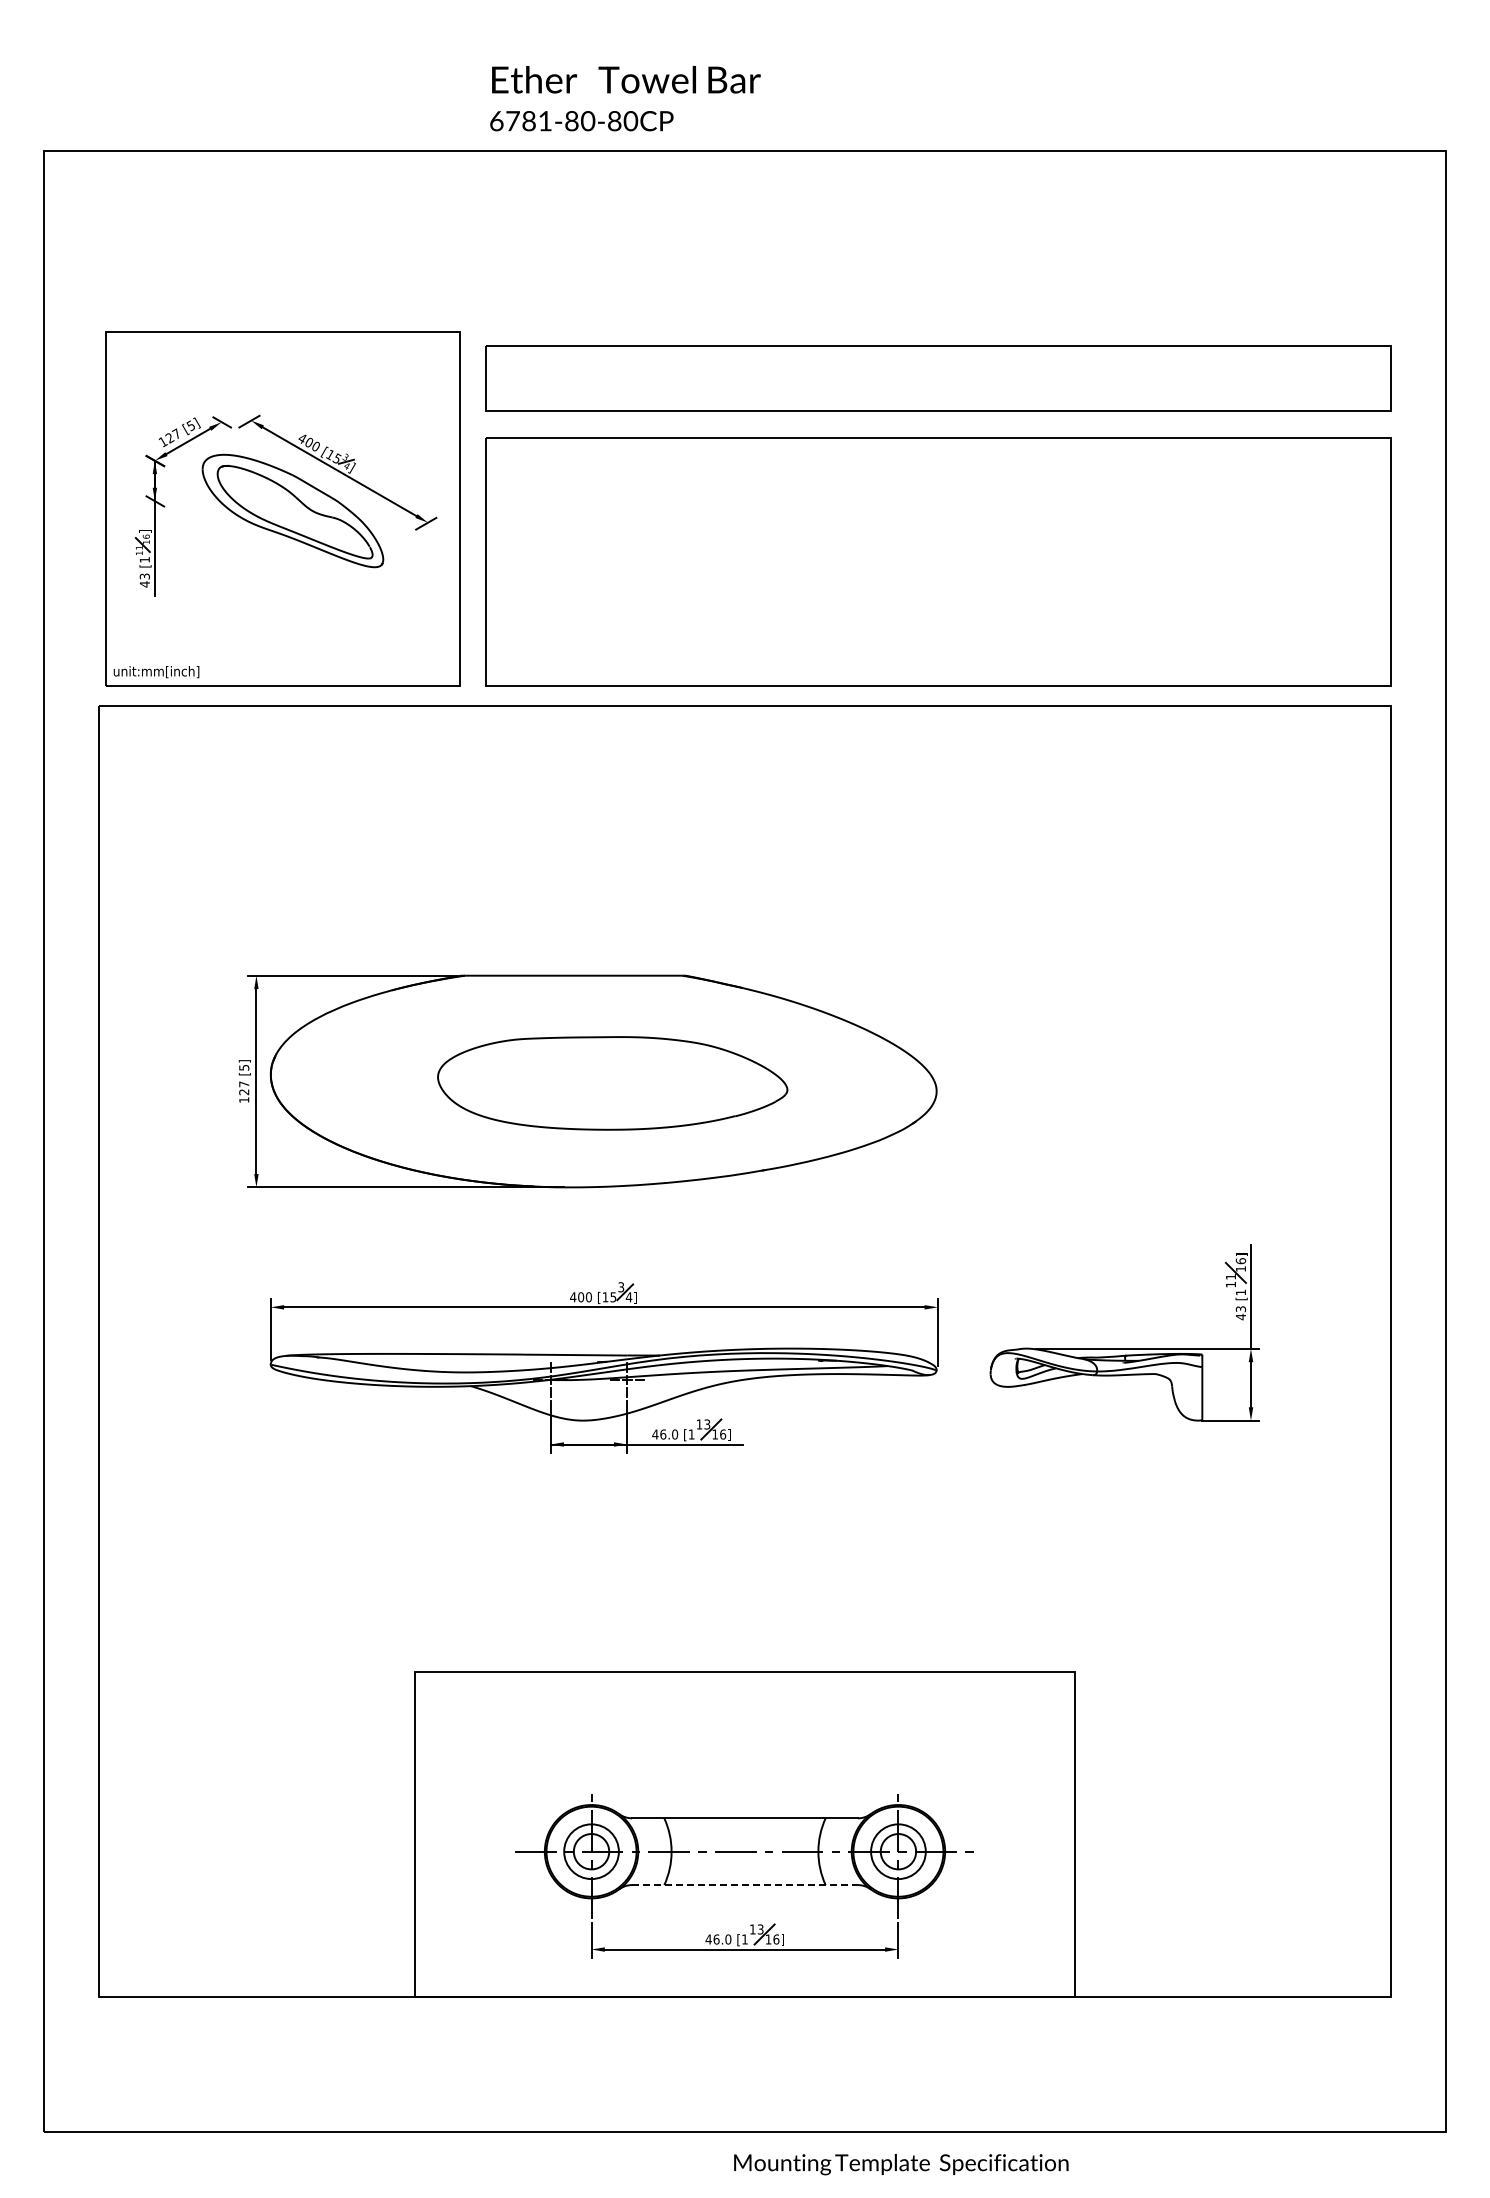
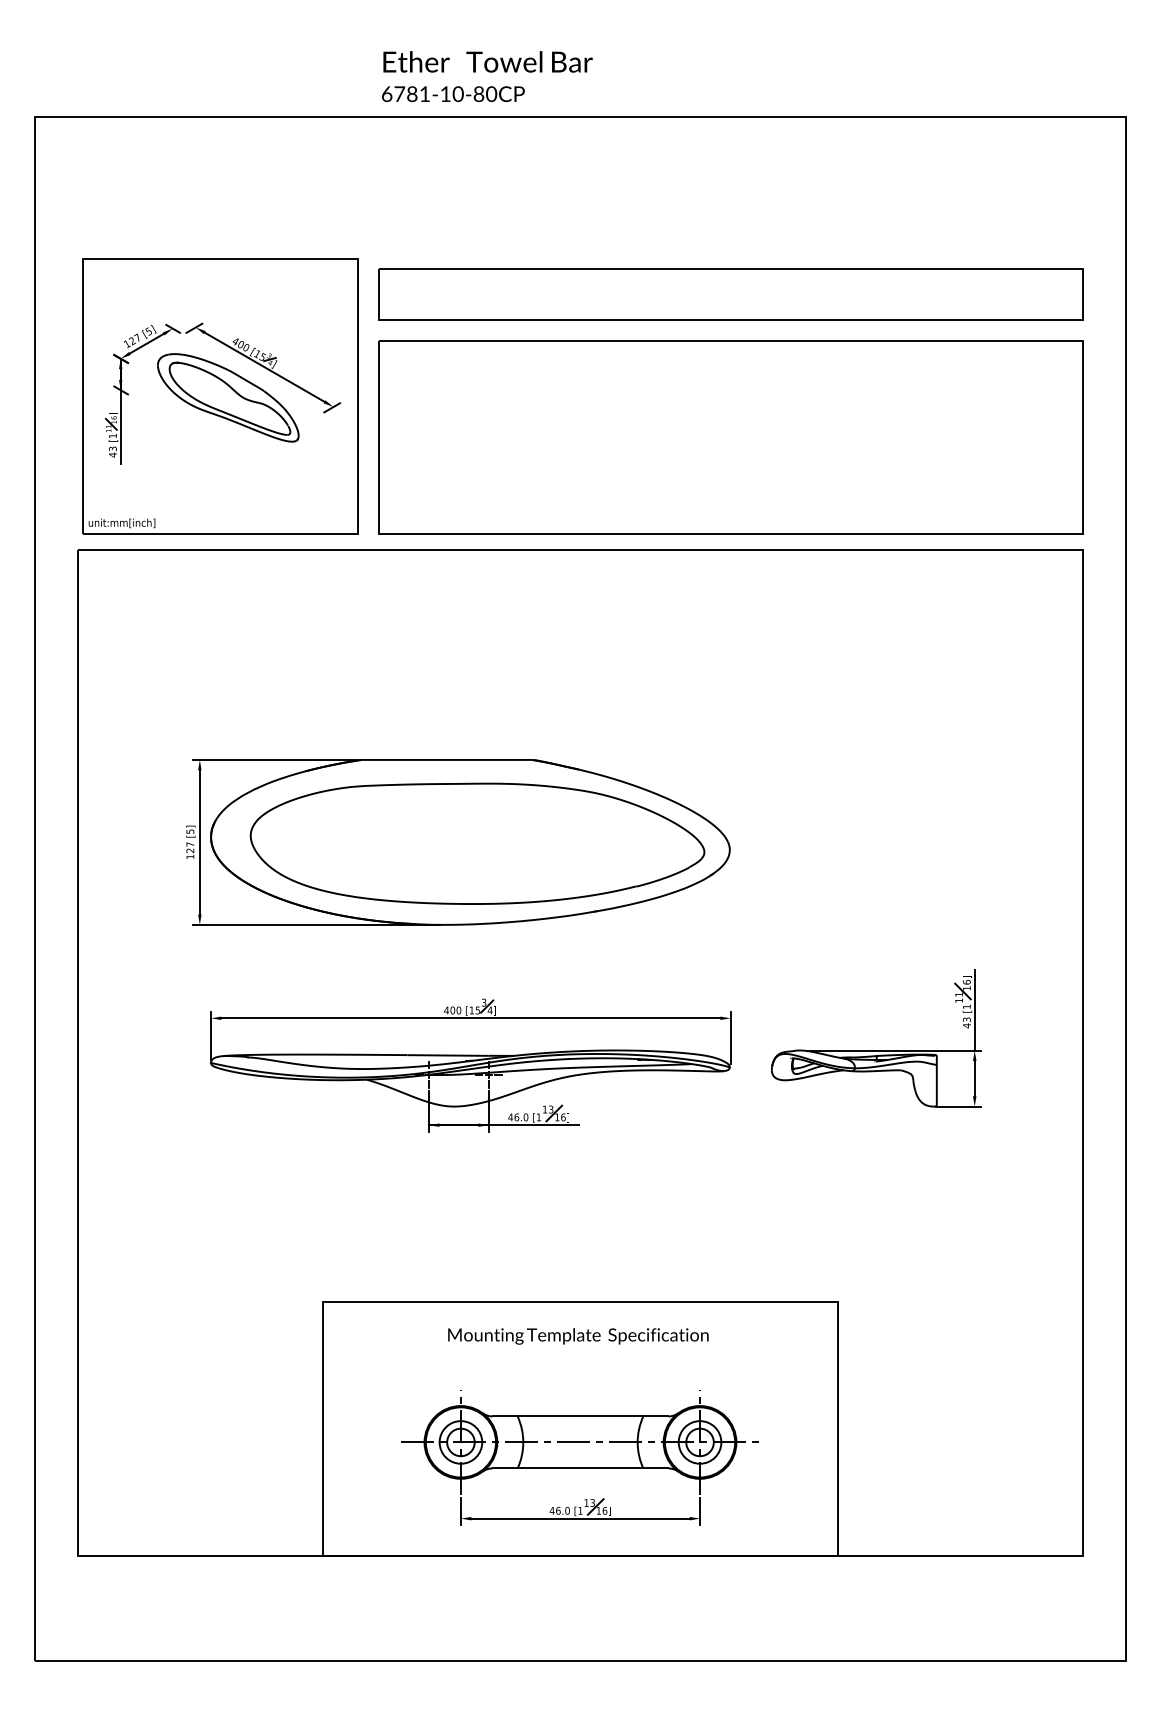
text: (571, 121) -> (445, 94), 6781-80-80CP -> 6781-10-80CP
part: (612, 1083) -> (477, 843), size x1.67
line: (745, 1885) -> (580, 1468), dashed -> solid
text: (901, 2164) -> (578, 1336), moved

